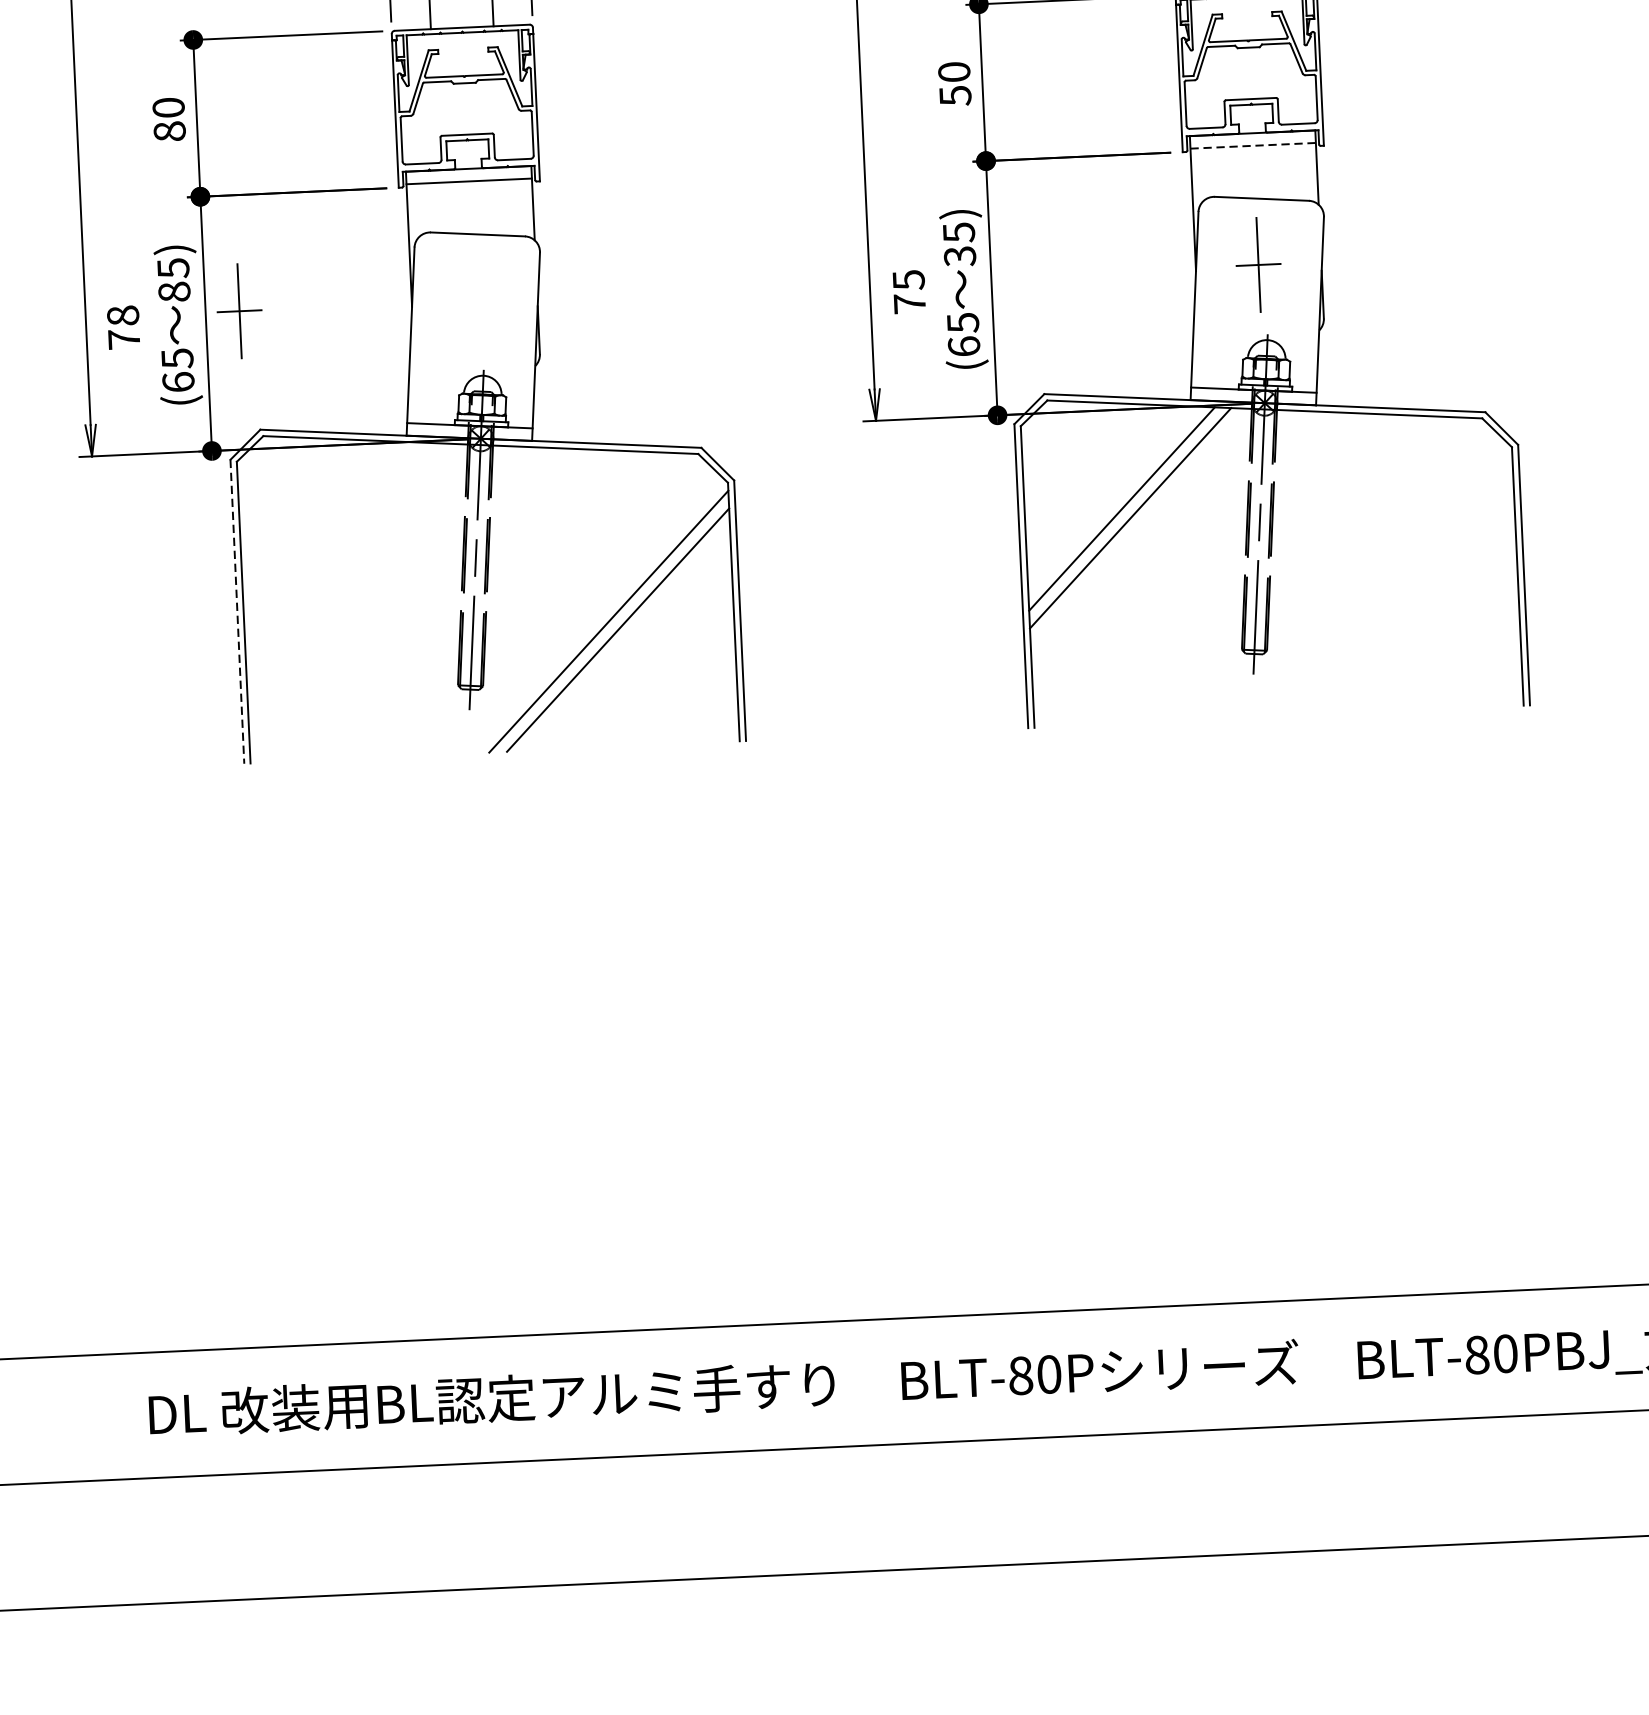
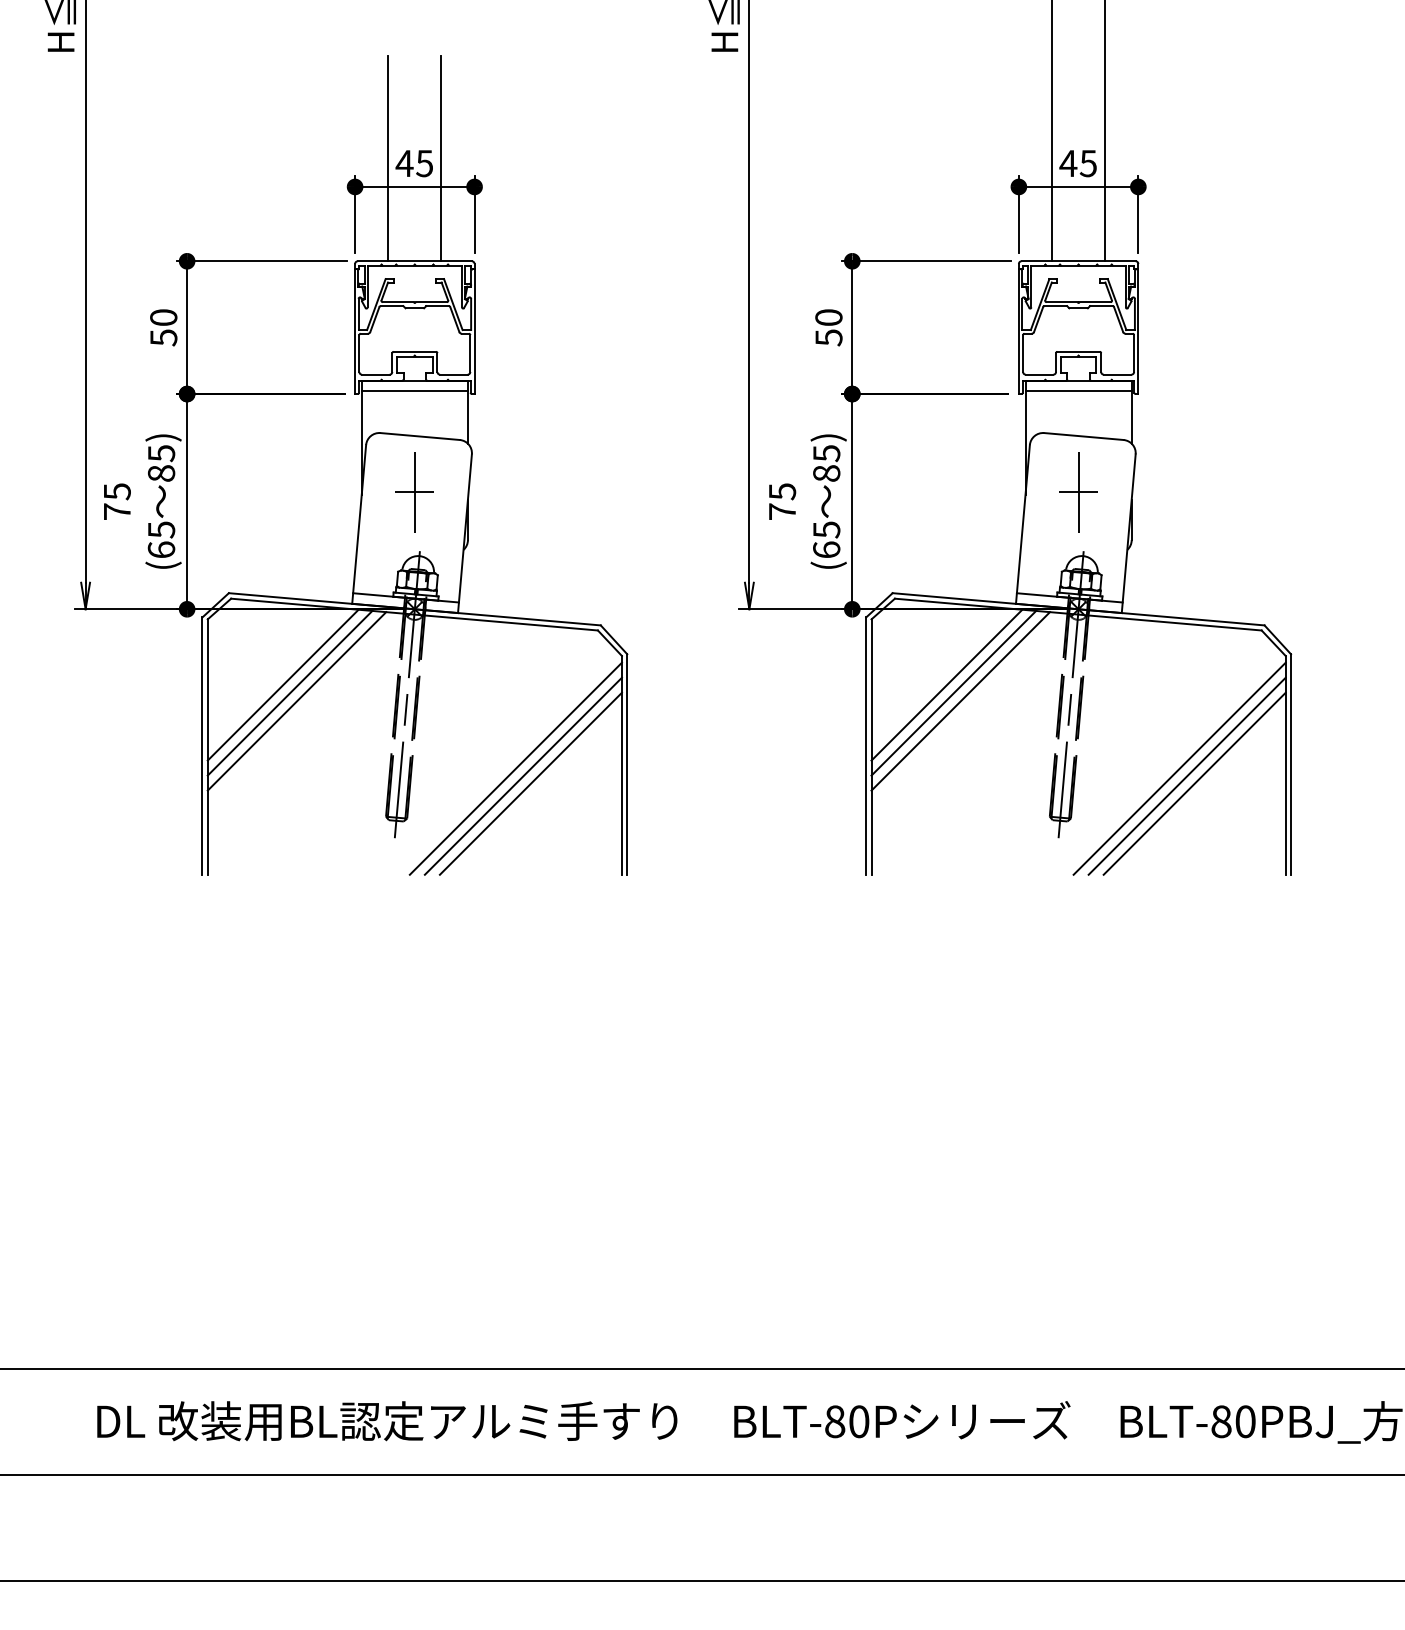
text: (169, 131) -> (163, 337), 80 -> 50
line: (1254, 145) -> (1079, 391), dashed -> solid
text: (959, 256) -> (826, 473), 35) -> 85)
part: (239, 311) -> (414, 492), moved
text: (122, 315) -> (116, 491), 78 -> 75
line: (1112, 499) -> (946, 684), added
line: (328, 534) -> (282, 684), added
line: (337, 543) -> (289, 692), added
line: (346, 554) -> (296, 701), added
line: (1392, 585) -> (1179, 768), added
line: (1401, 593) -> (1186, 775), added
line: (1411, 602) -> (1194, 783), added
line: (237, 612) -> (202, 746), dashed -> solid
line: (626, 638) -> (530, 783), added

